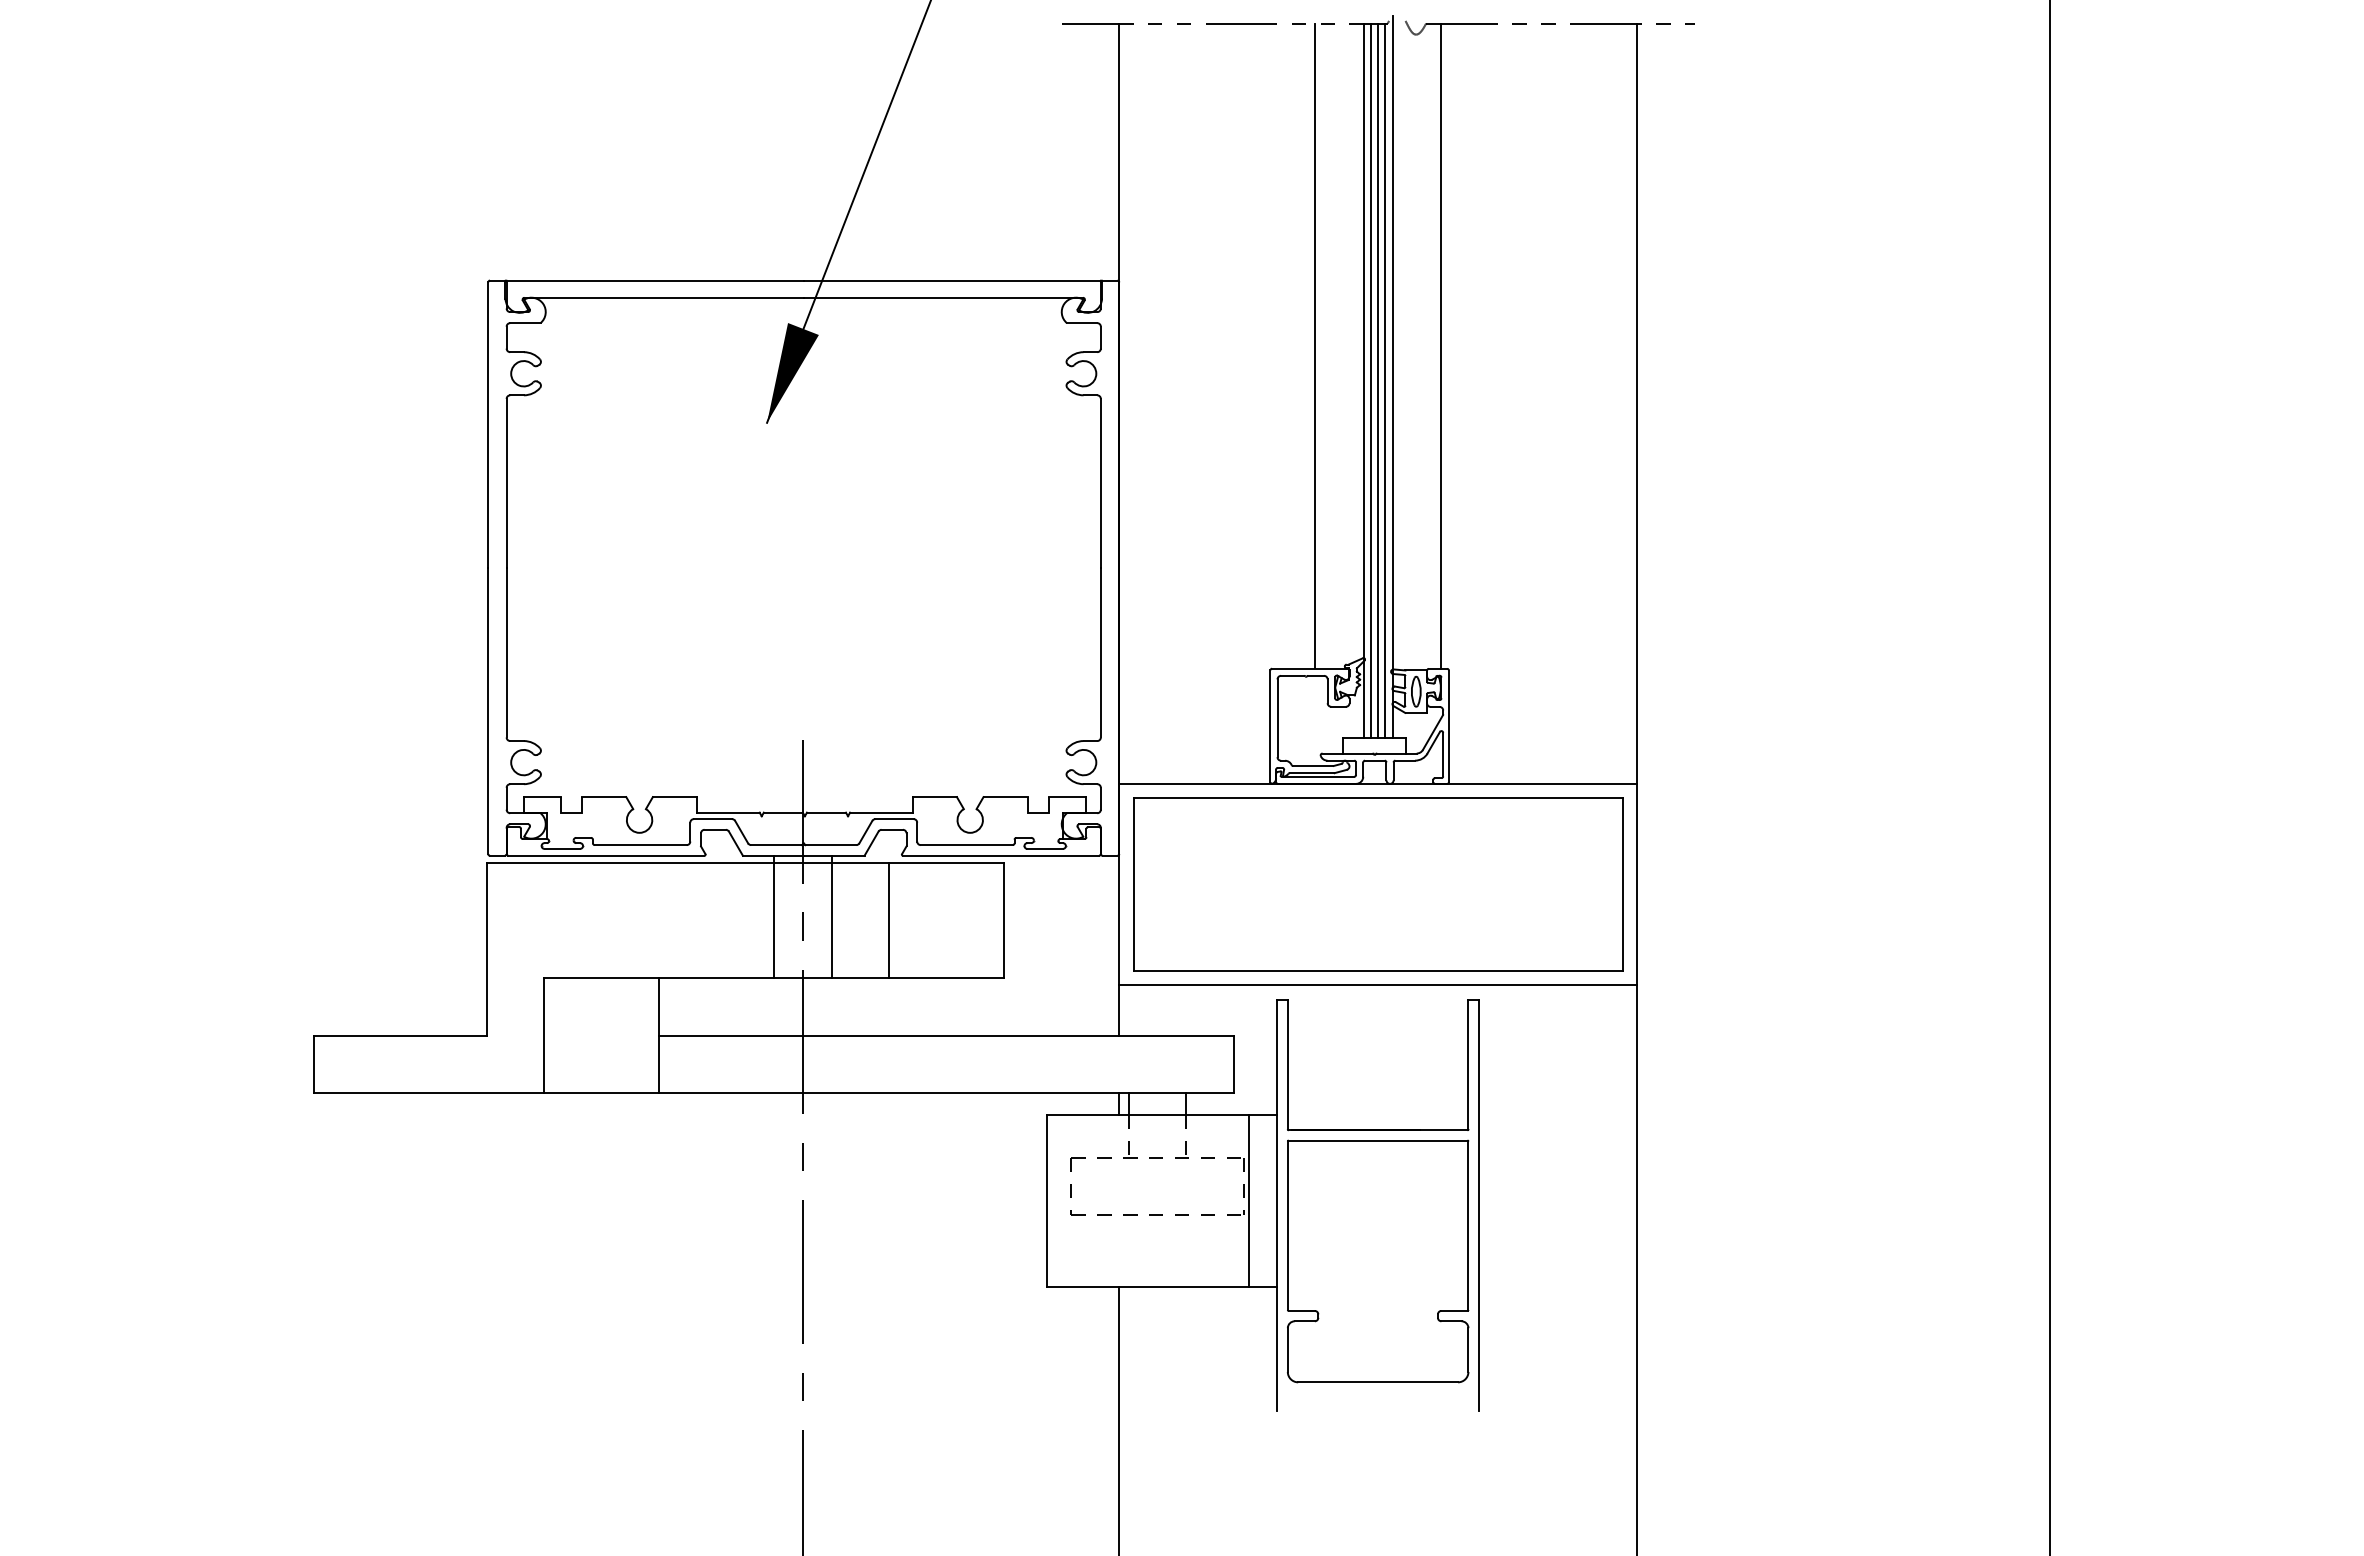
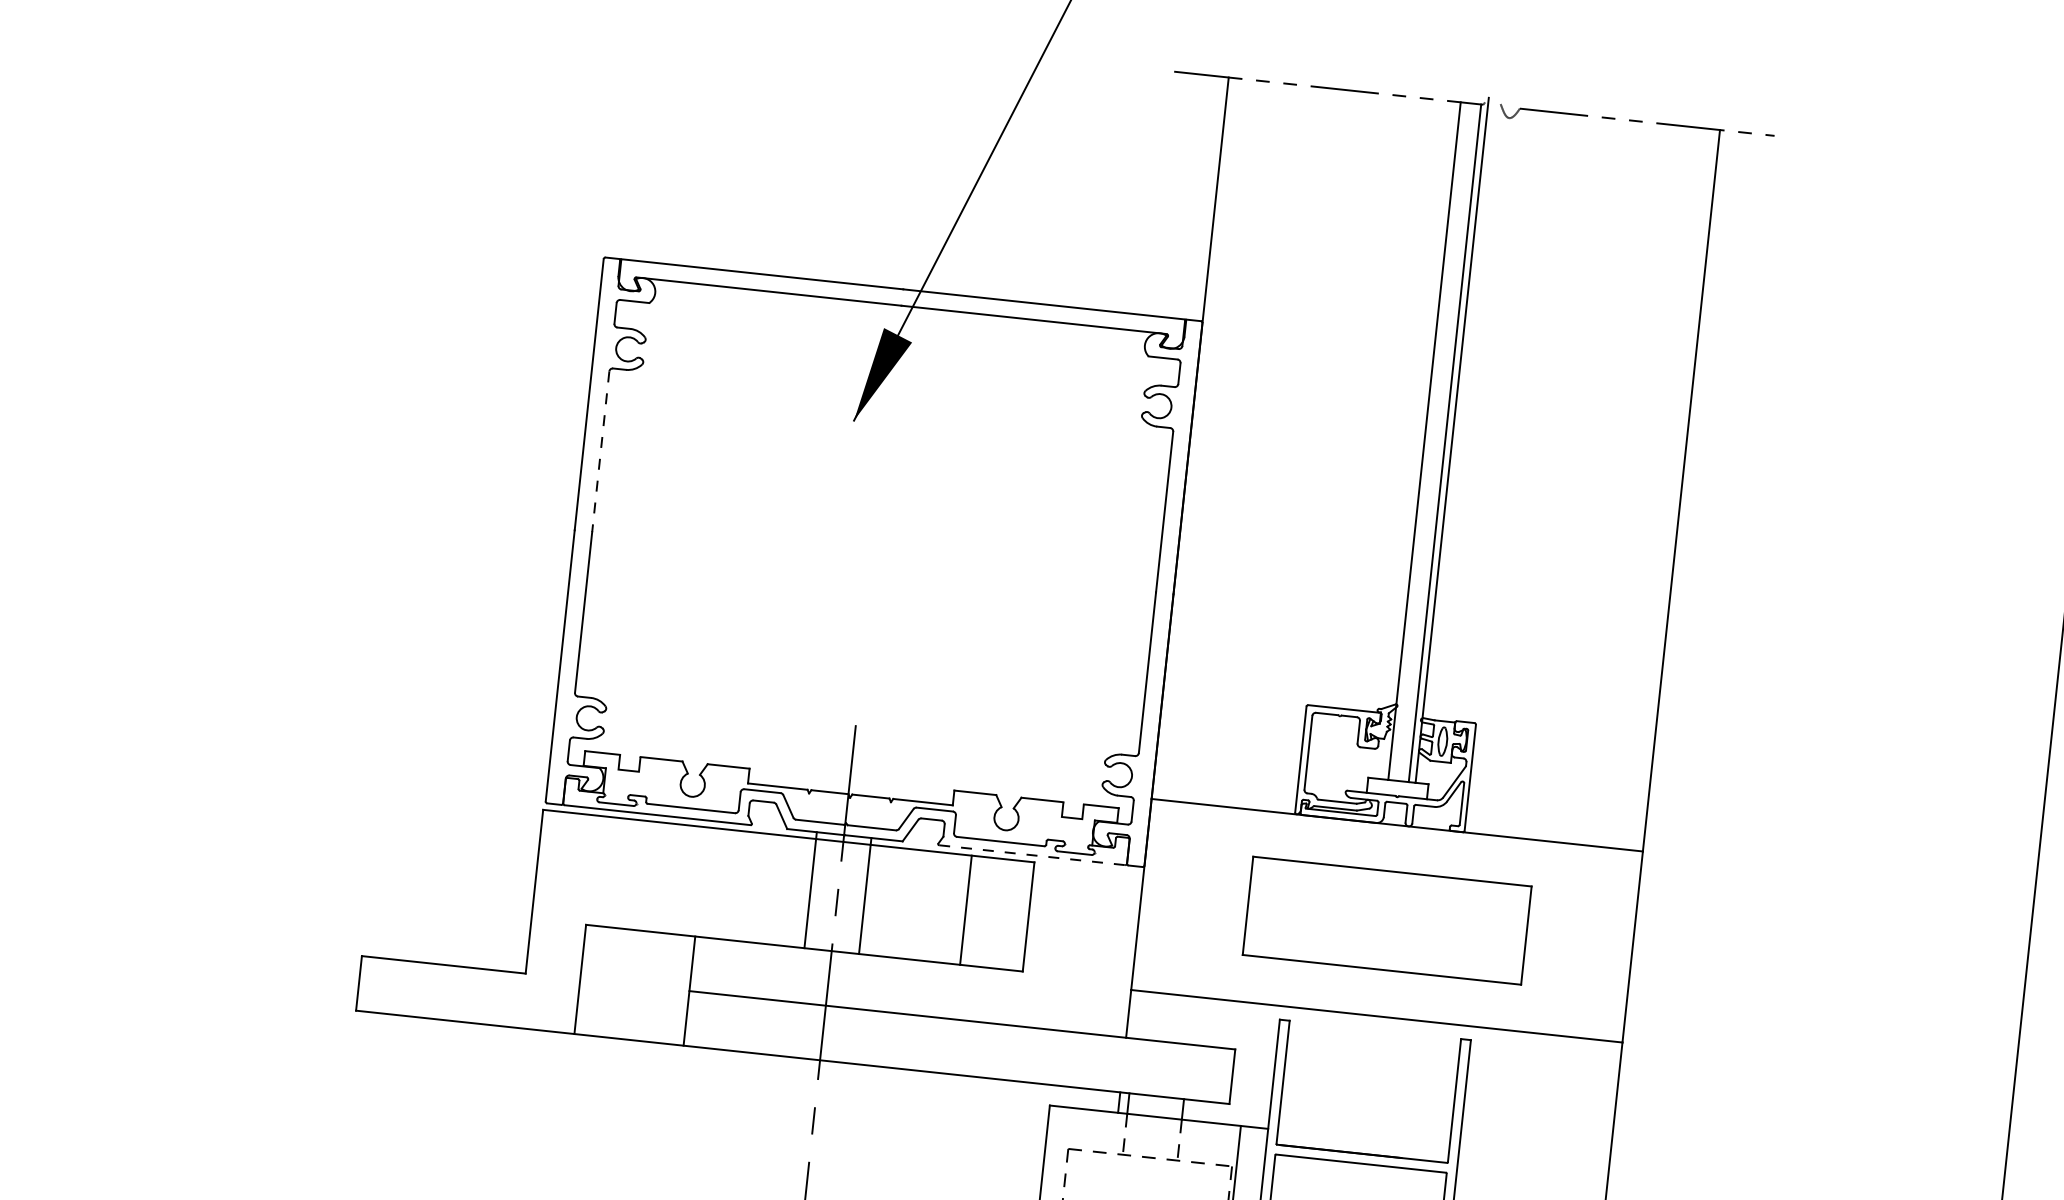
line: (1315, 345) -> (1382, 402), removed
line: (1441, 345) -> (1501, 415), removed
line: (1370, 380) -> (1430, 441), removed
line: (1378, 380) -> (1438, 442), removed
line: (506, 483) -> (600, 451), solid -> dashed
line: (1001, 855) -> (1032, 854), solid -> dashed
part: (1378, 884) -> (1387, 920), size x0.6
line: (889, 920) -> (966, 910), moved

